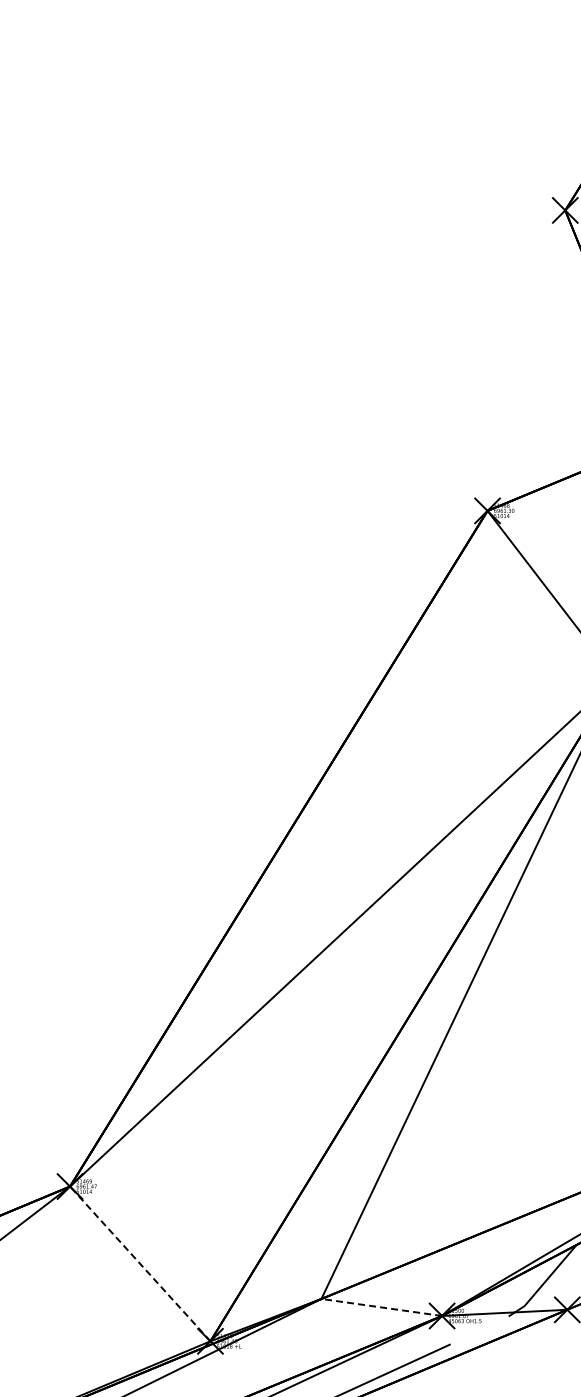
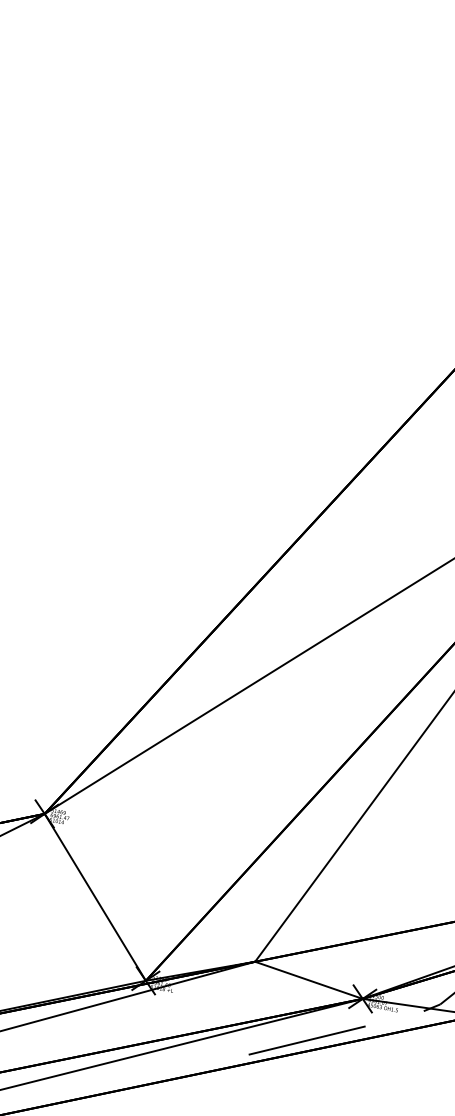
line: (139, 1263) -> (94, 896), dashed -> solid
line: (381, 1307) -> (308, 980), dashed -> solid

